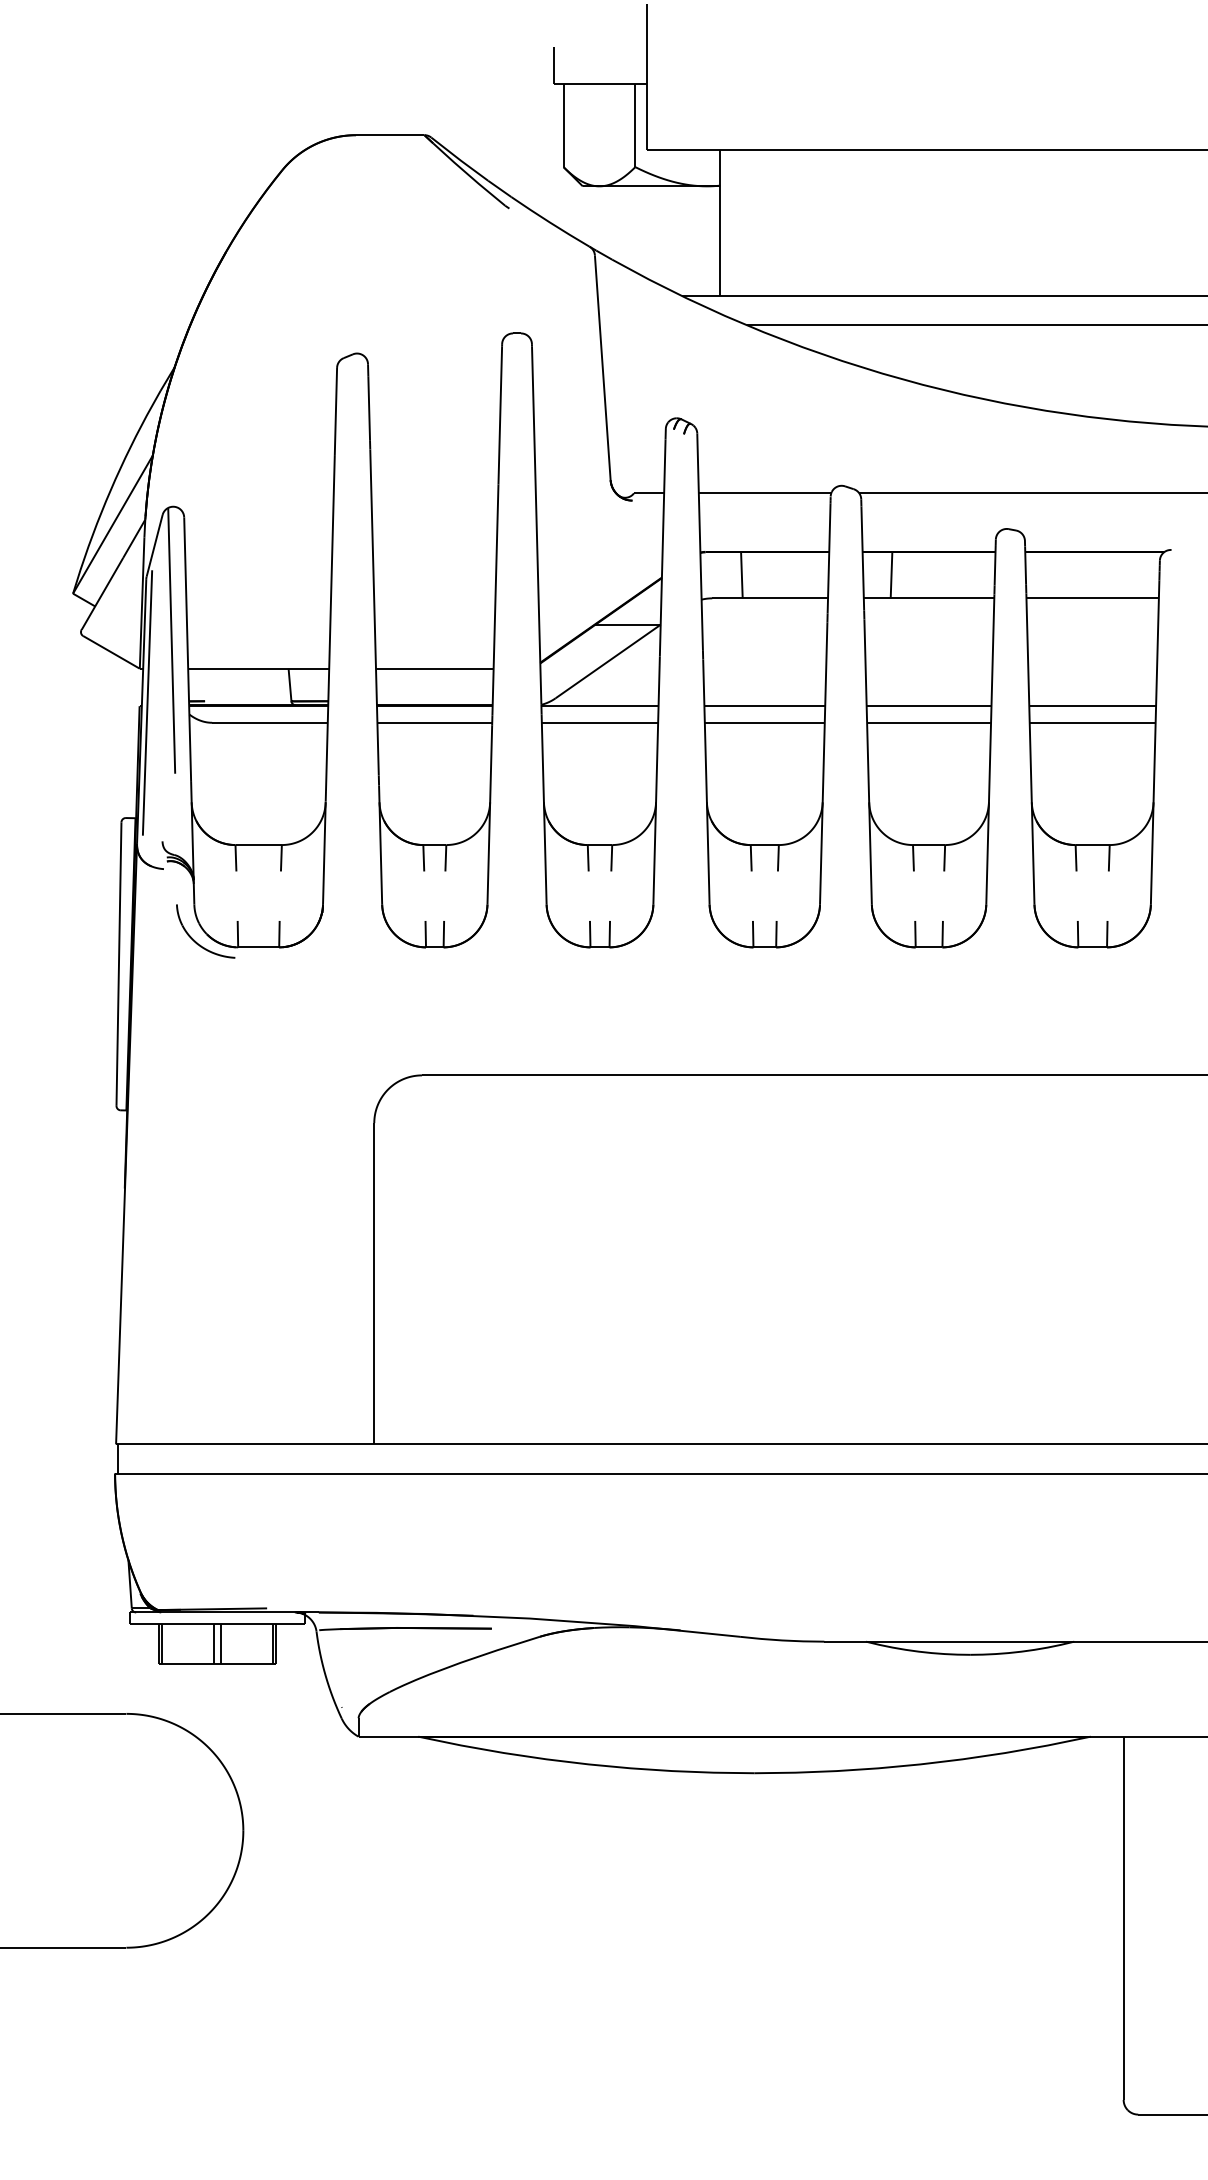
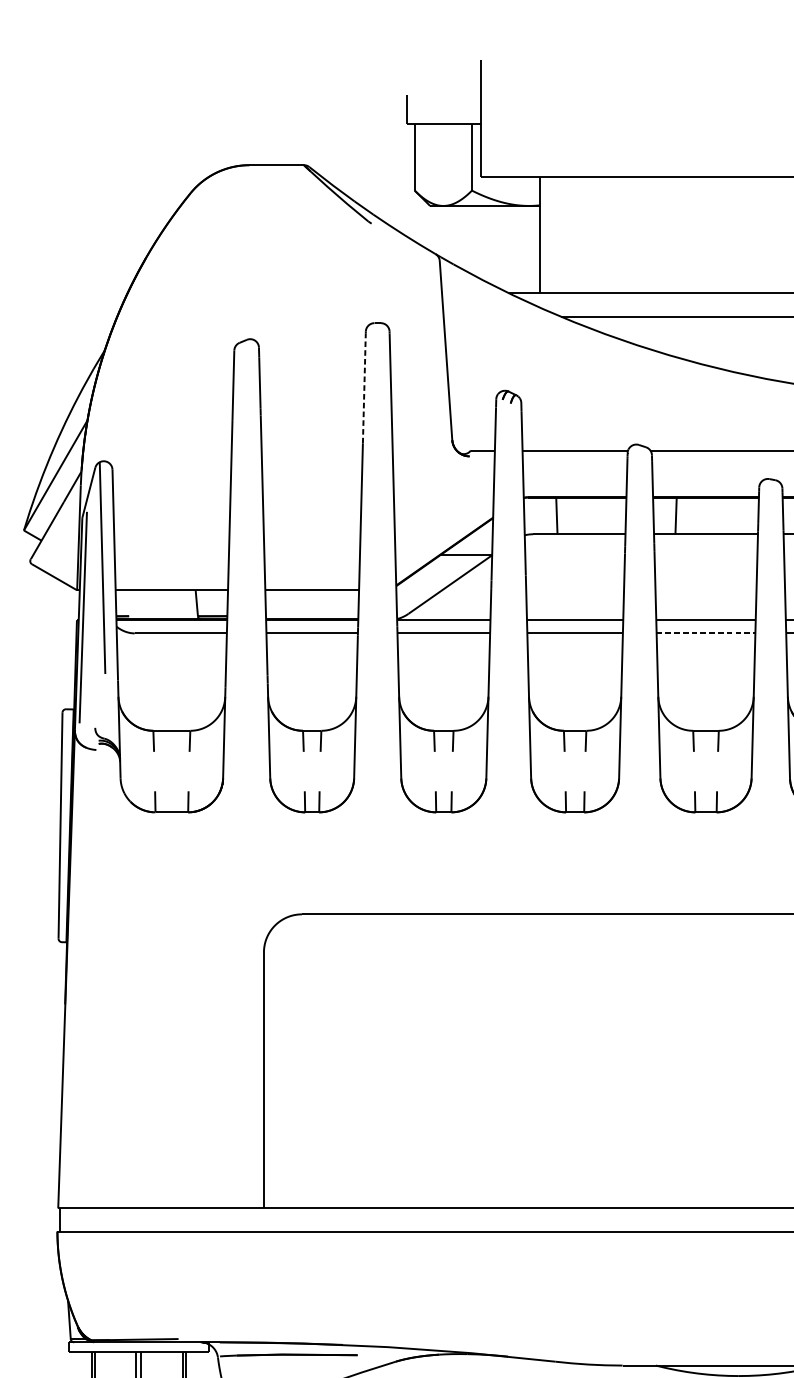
line: (500, 414) -> (364, 387), solid -> dashed
line: (929, 722) -> (706, 633), solid -> dashed
part: (195, 940) -> (121, 806), removed

